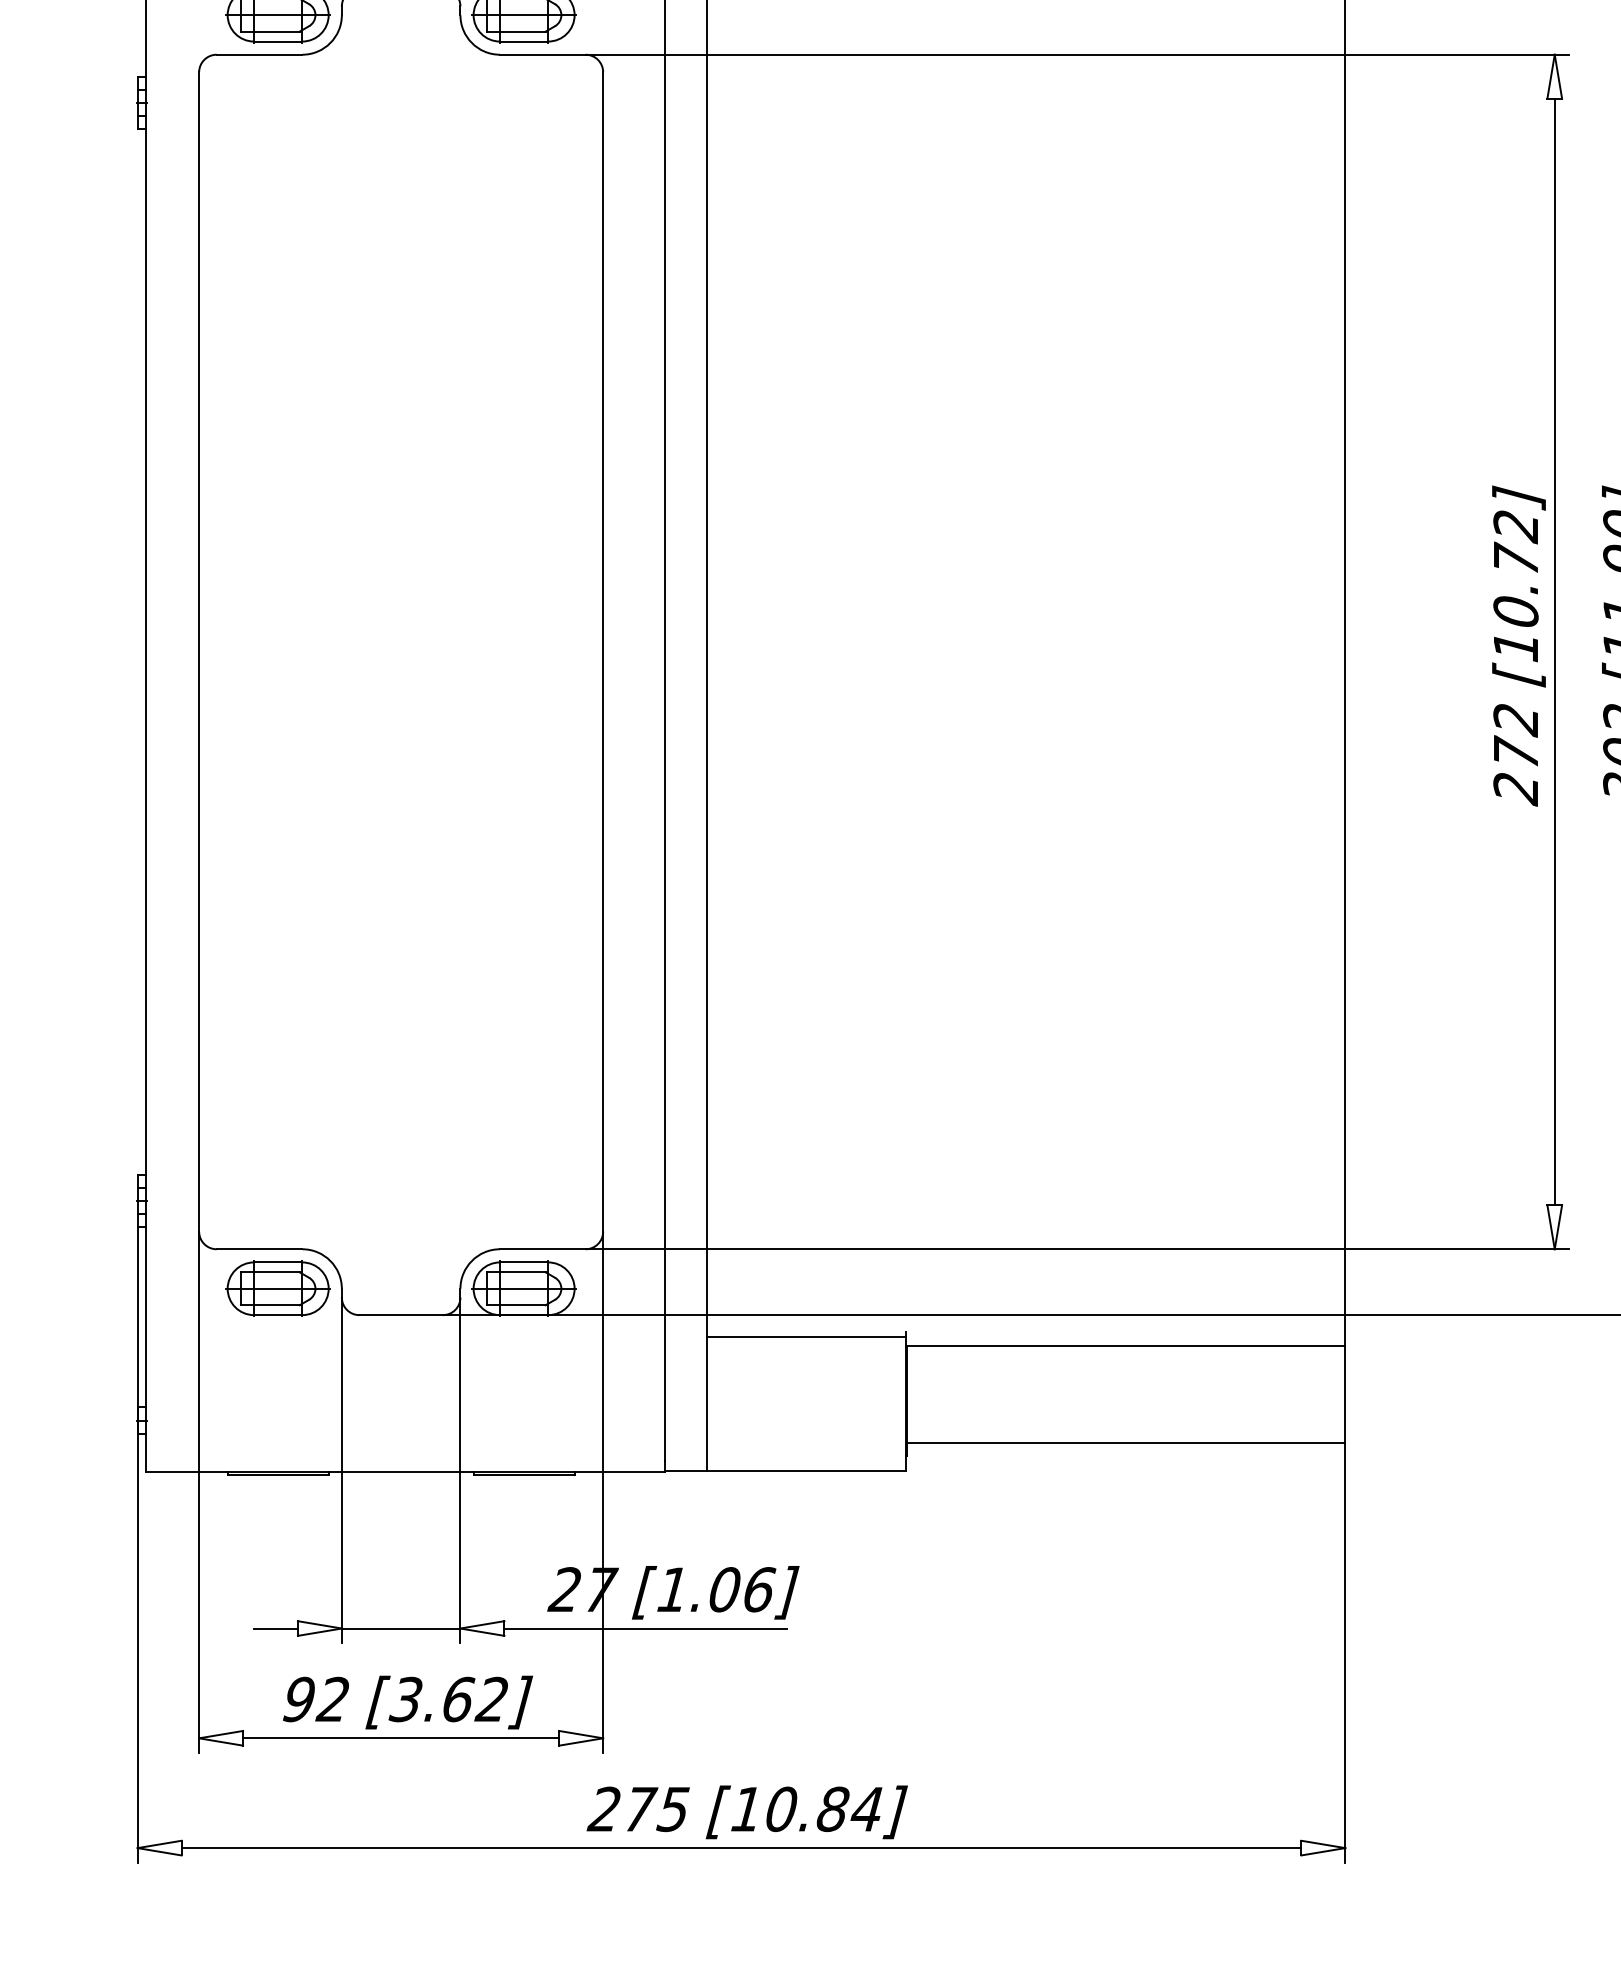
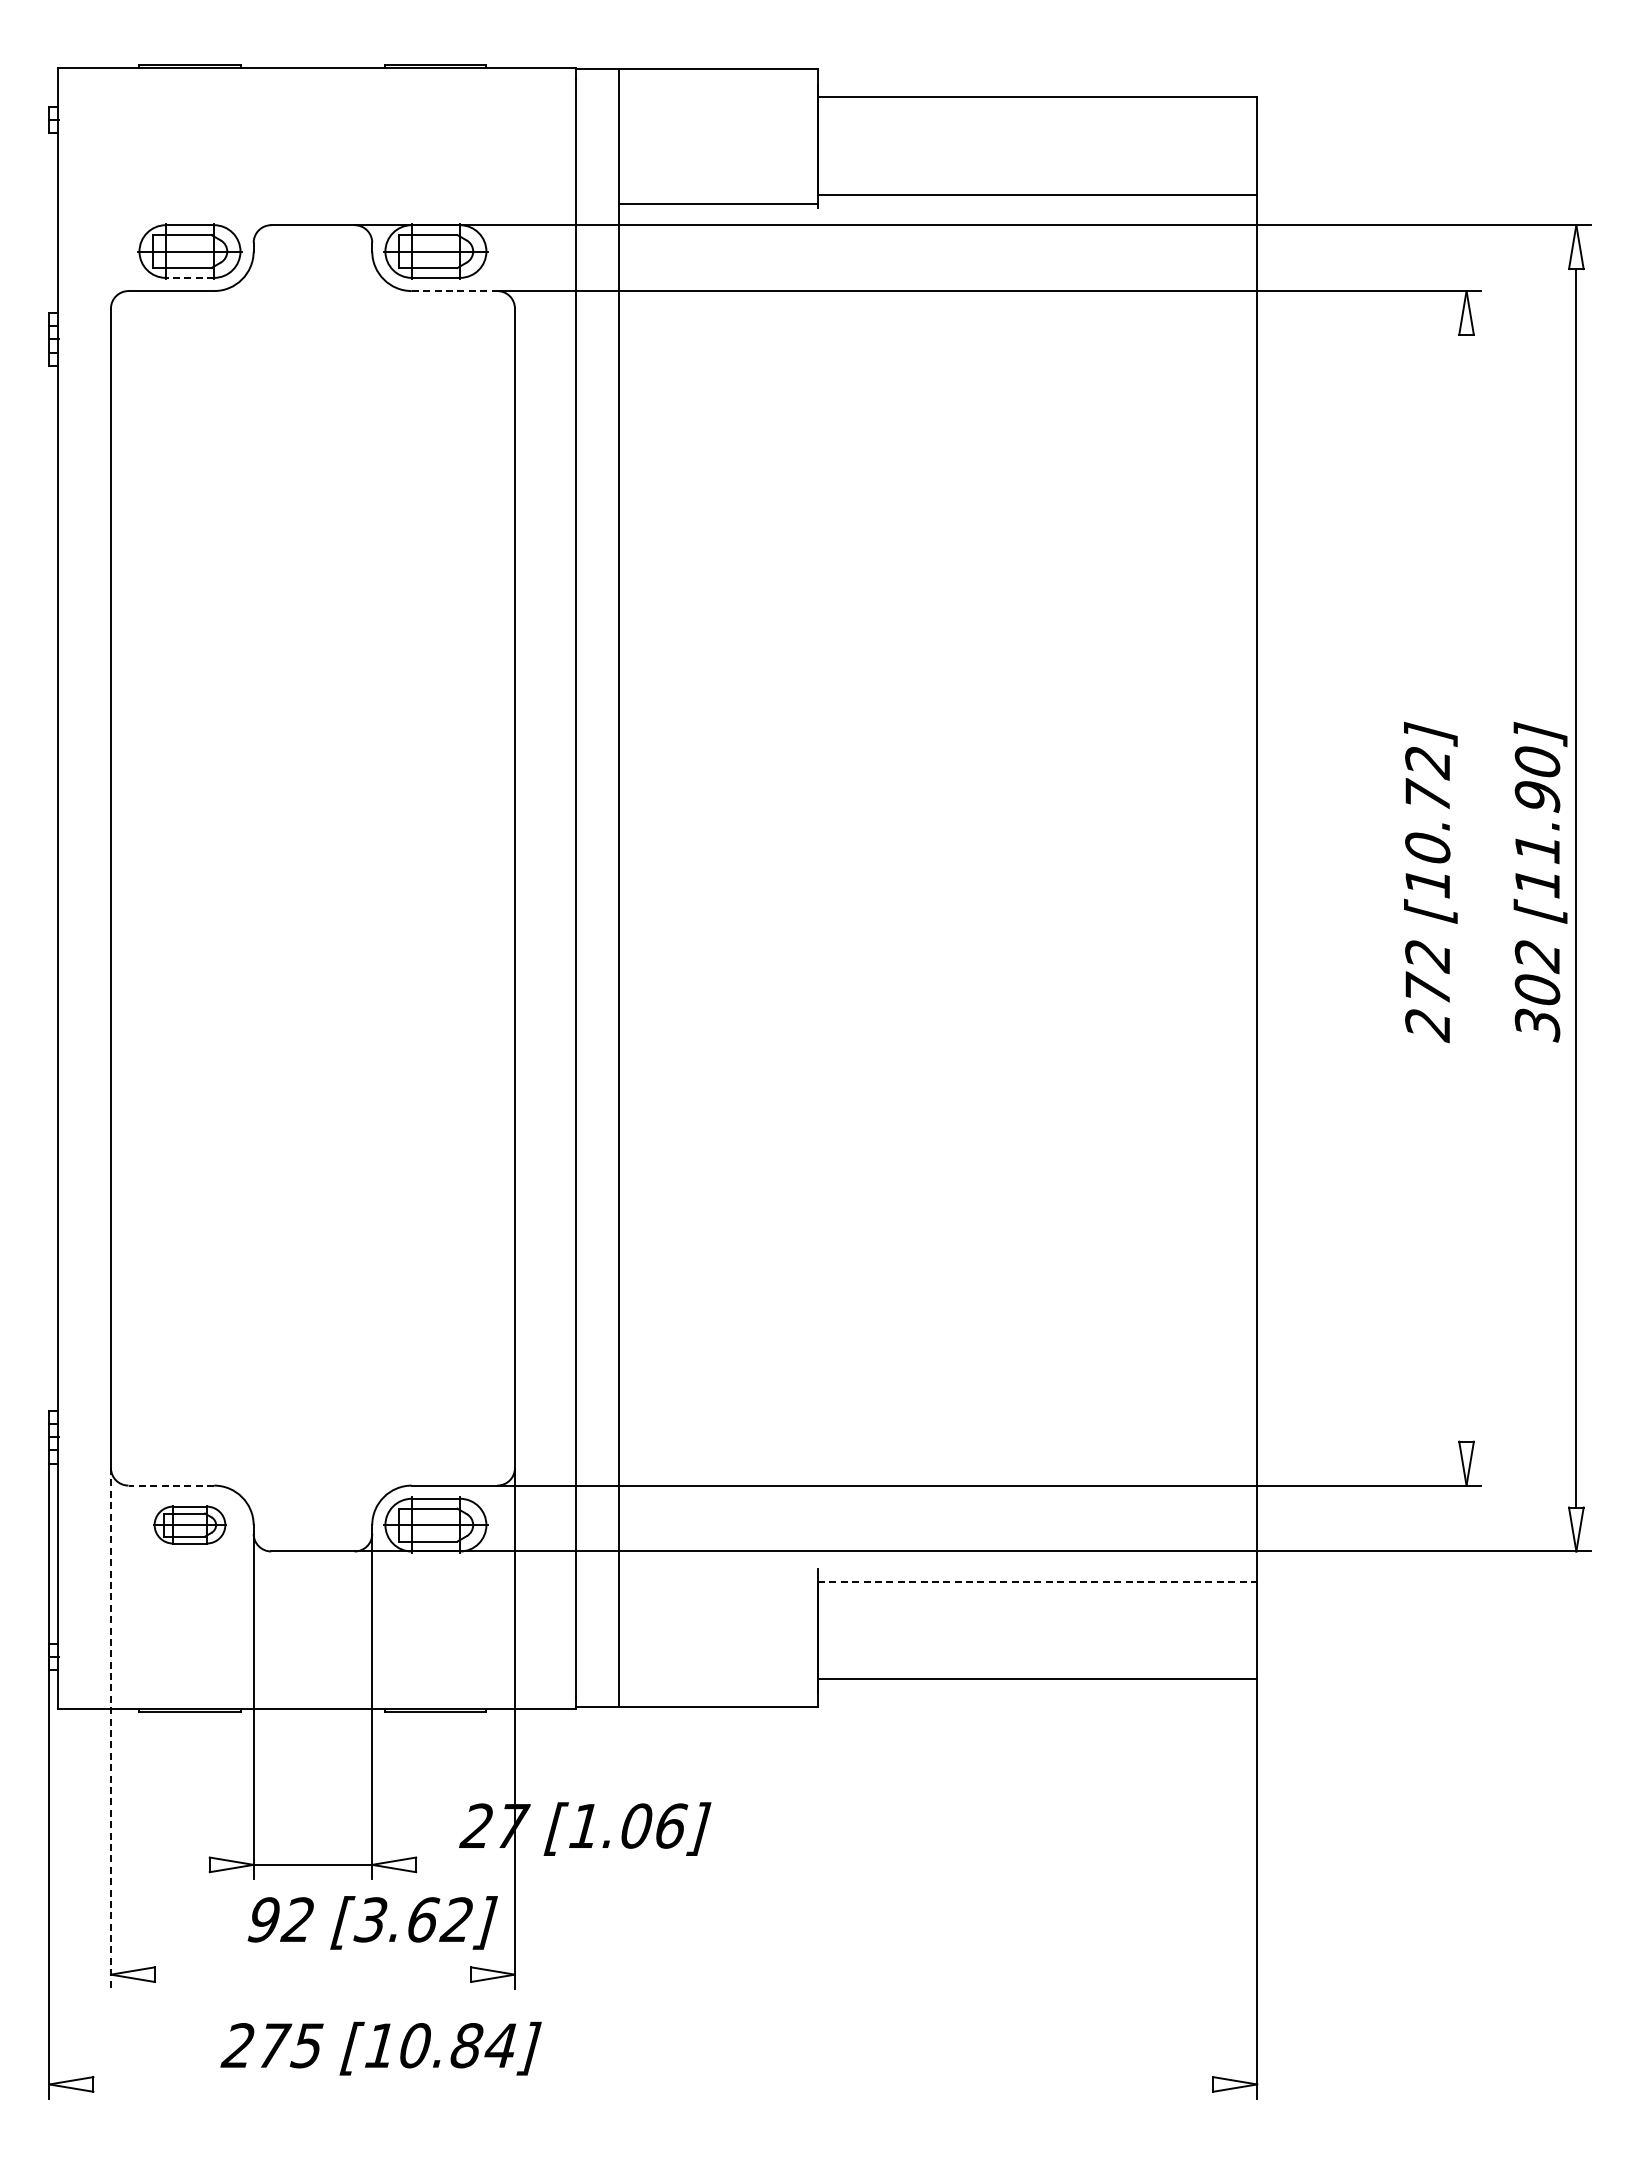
line: (277, 41) -> (189, 277), solid -> dashed
line: (542, 55) -> (454, 291), solid -> dashed
line: (1554, 651) -> (1466, 887), removed
line: (259, 1249) -> (171, 1485), solid -> dashed
part: (277, 1288) -> (189, 1524), size x0.7
line: (806, 1337) -> (718, 1573), removed
line: (1125, 1346) -> (1037, 1582), solid -> dashed
line: (198, 1492) -> (110, 1728), solid -> dashed
line: (275, 1628) -> (187, 1864), removed
line: (645, 1628) -> (557, 1864), removed
text: (407, 1702) -> (372, 1922), moved
line: (400, 1738) -> (312, 1974), removed
text: (746, 1812) -> (380, 2048), moved
line: (741, 1848) -> (653, 2084), removed

